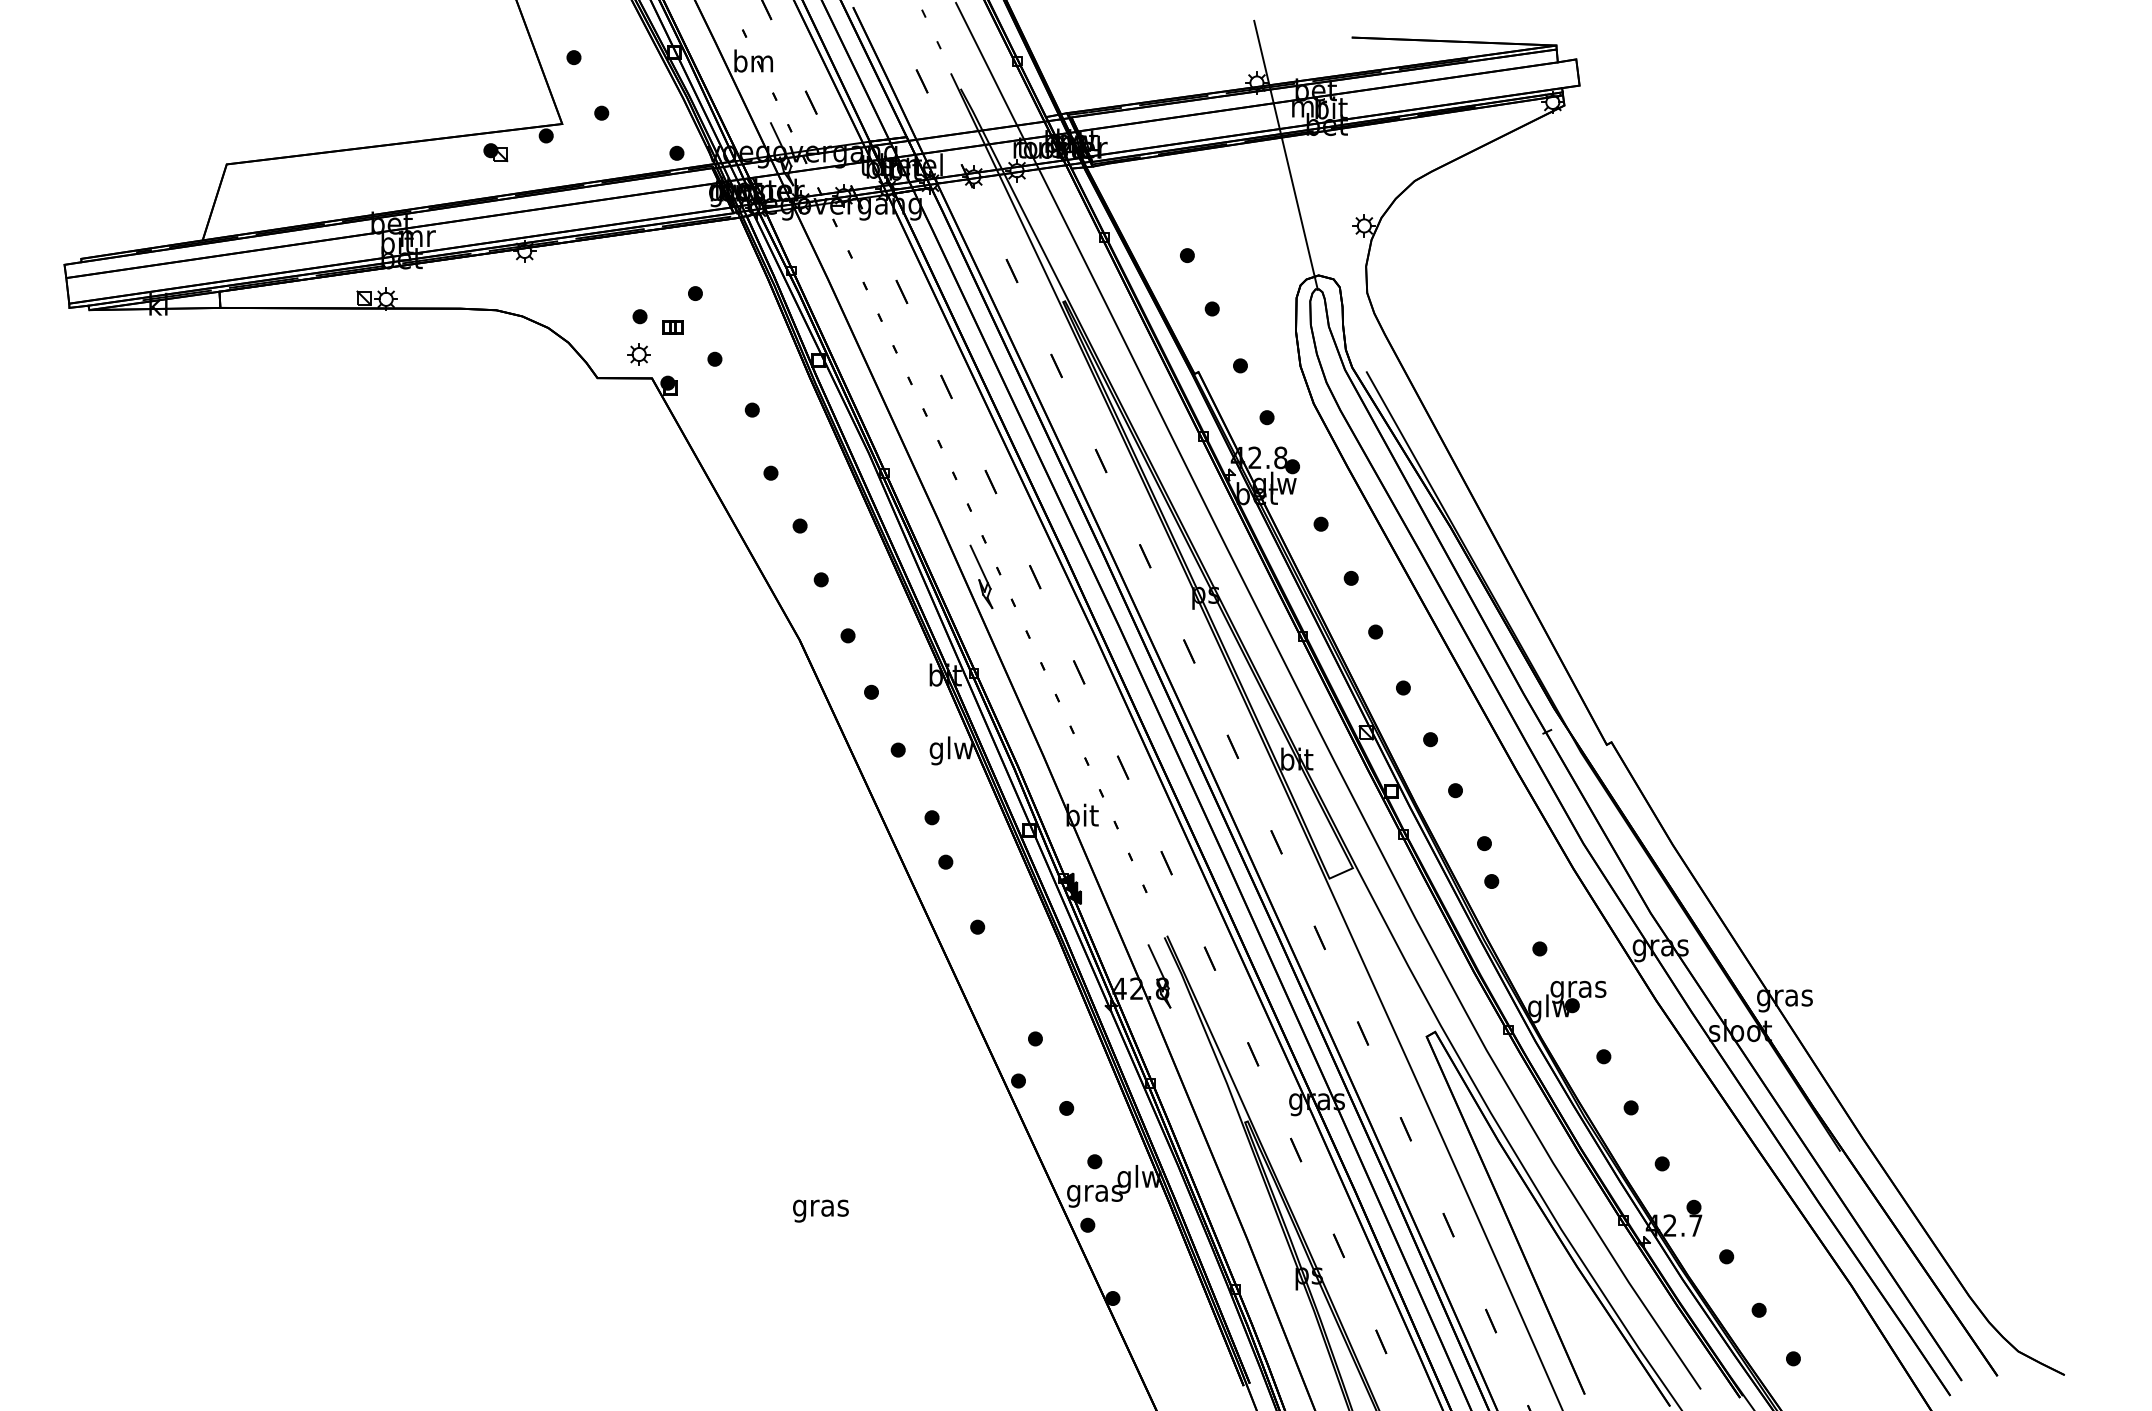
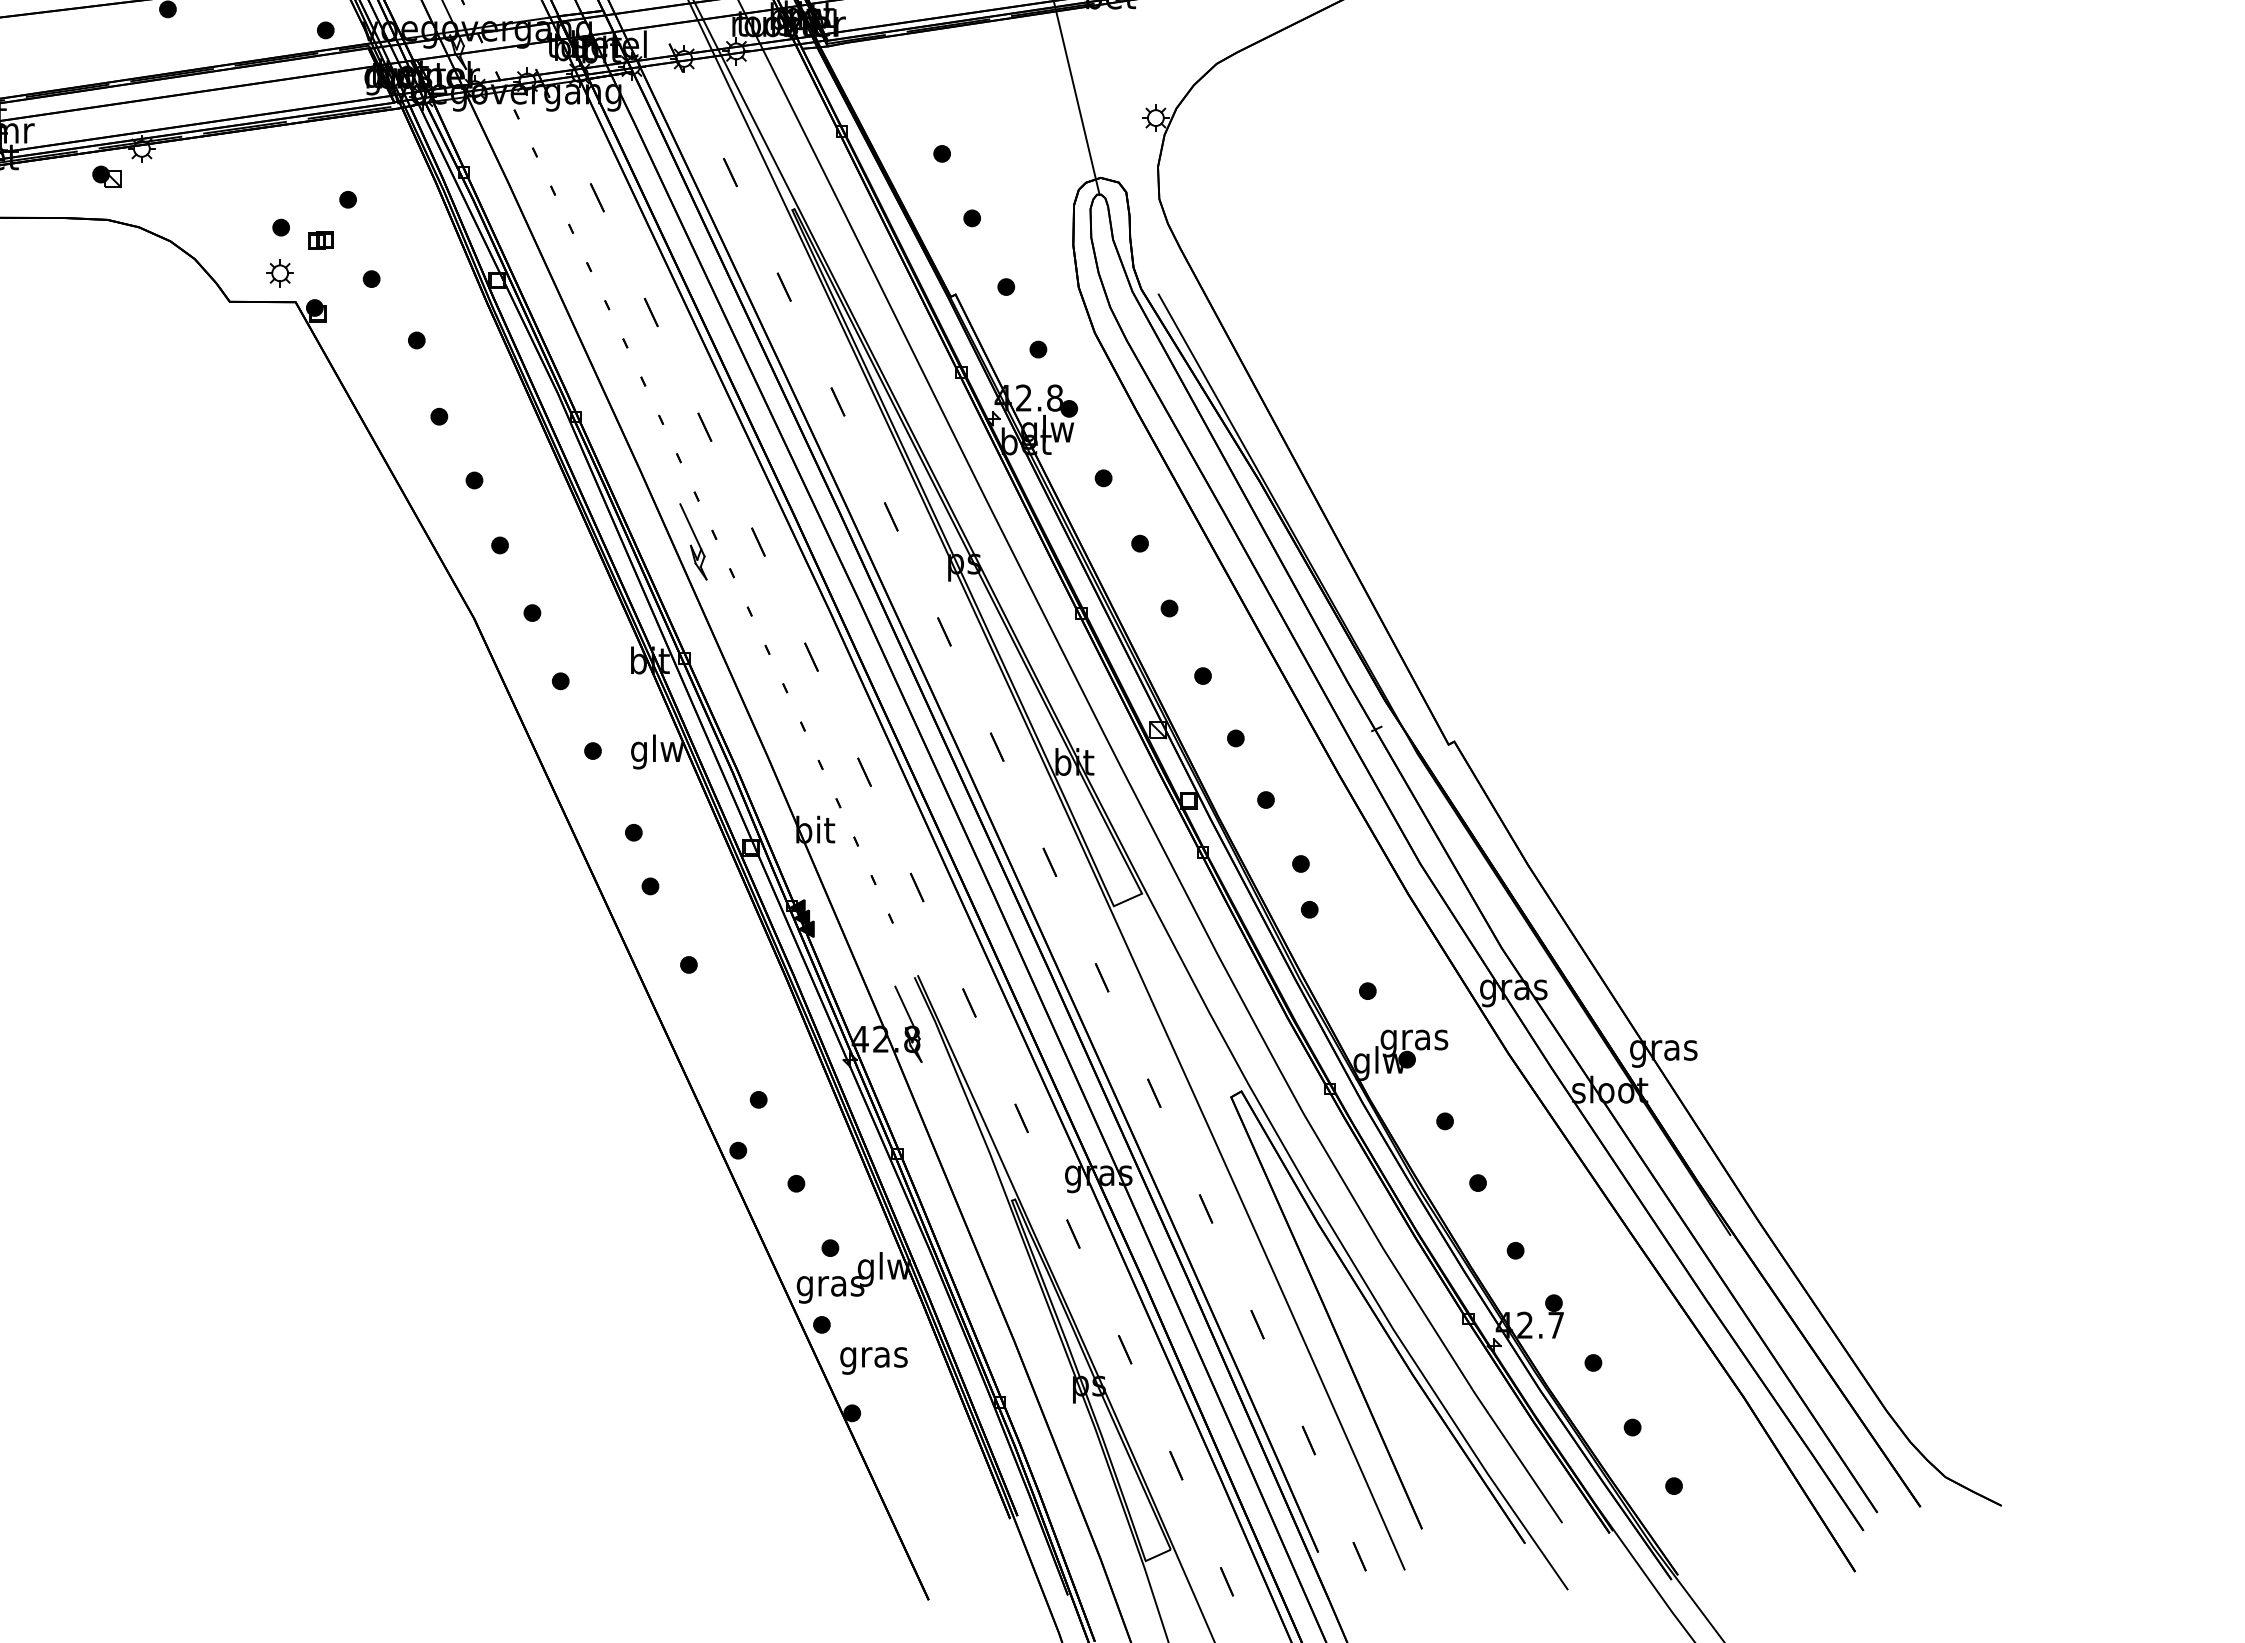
part: (495, 152) -> (106, 176), moved
text: (820, 1210) -> (873, 1360), moved

